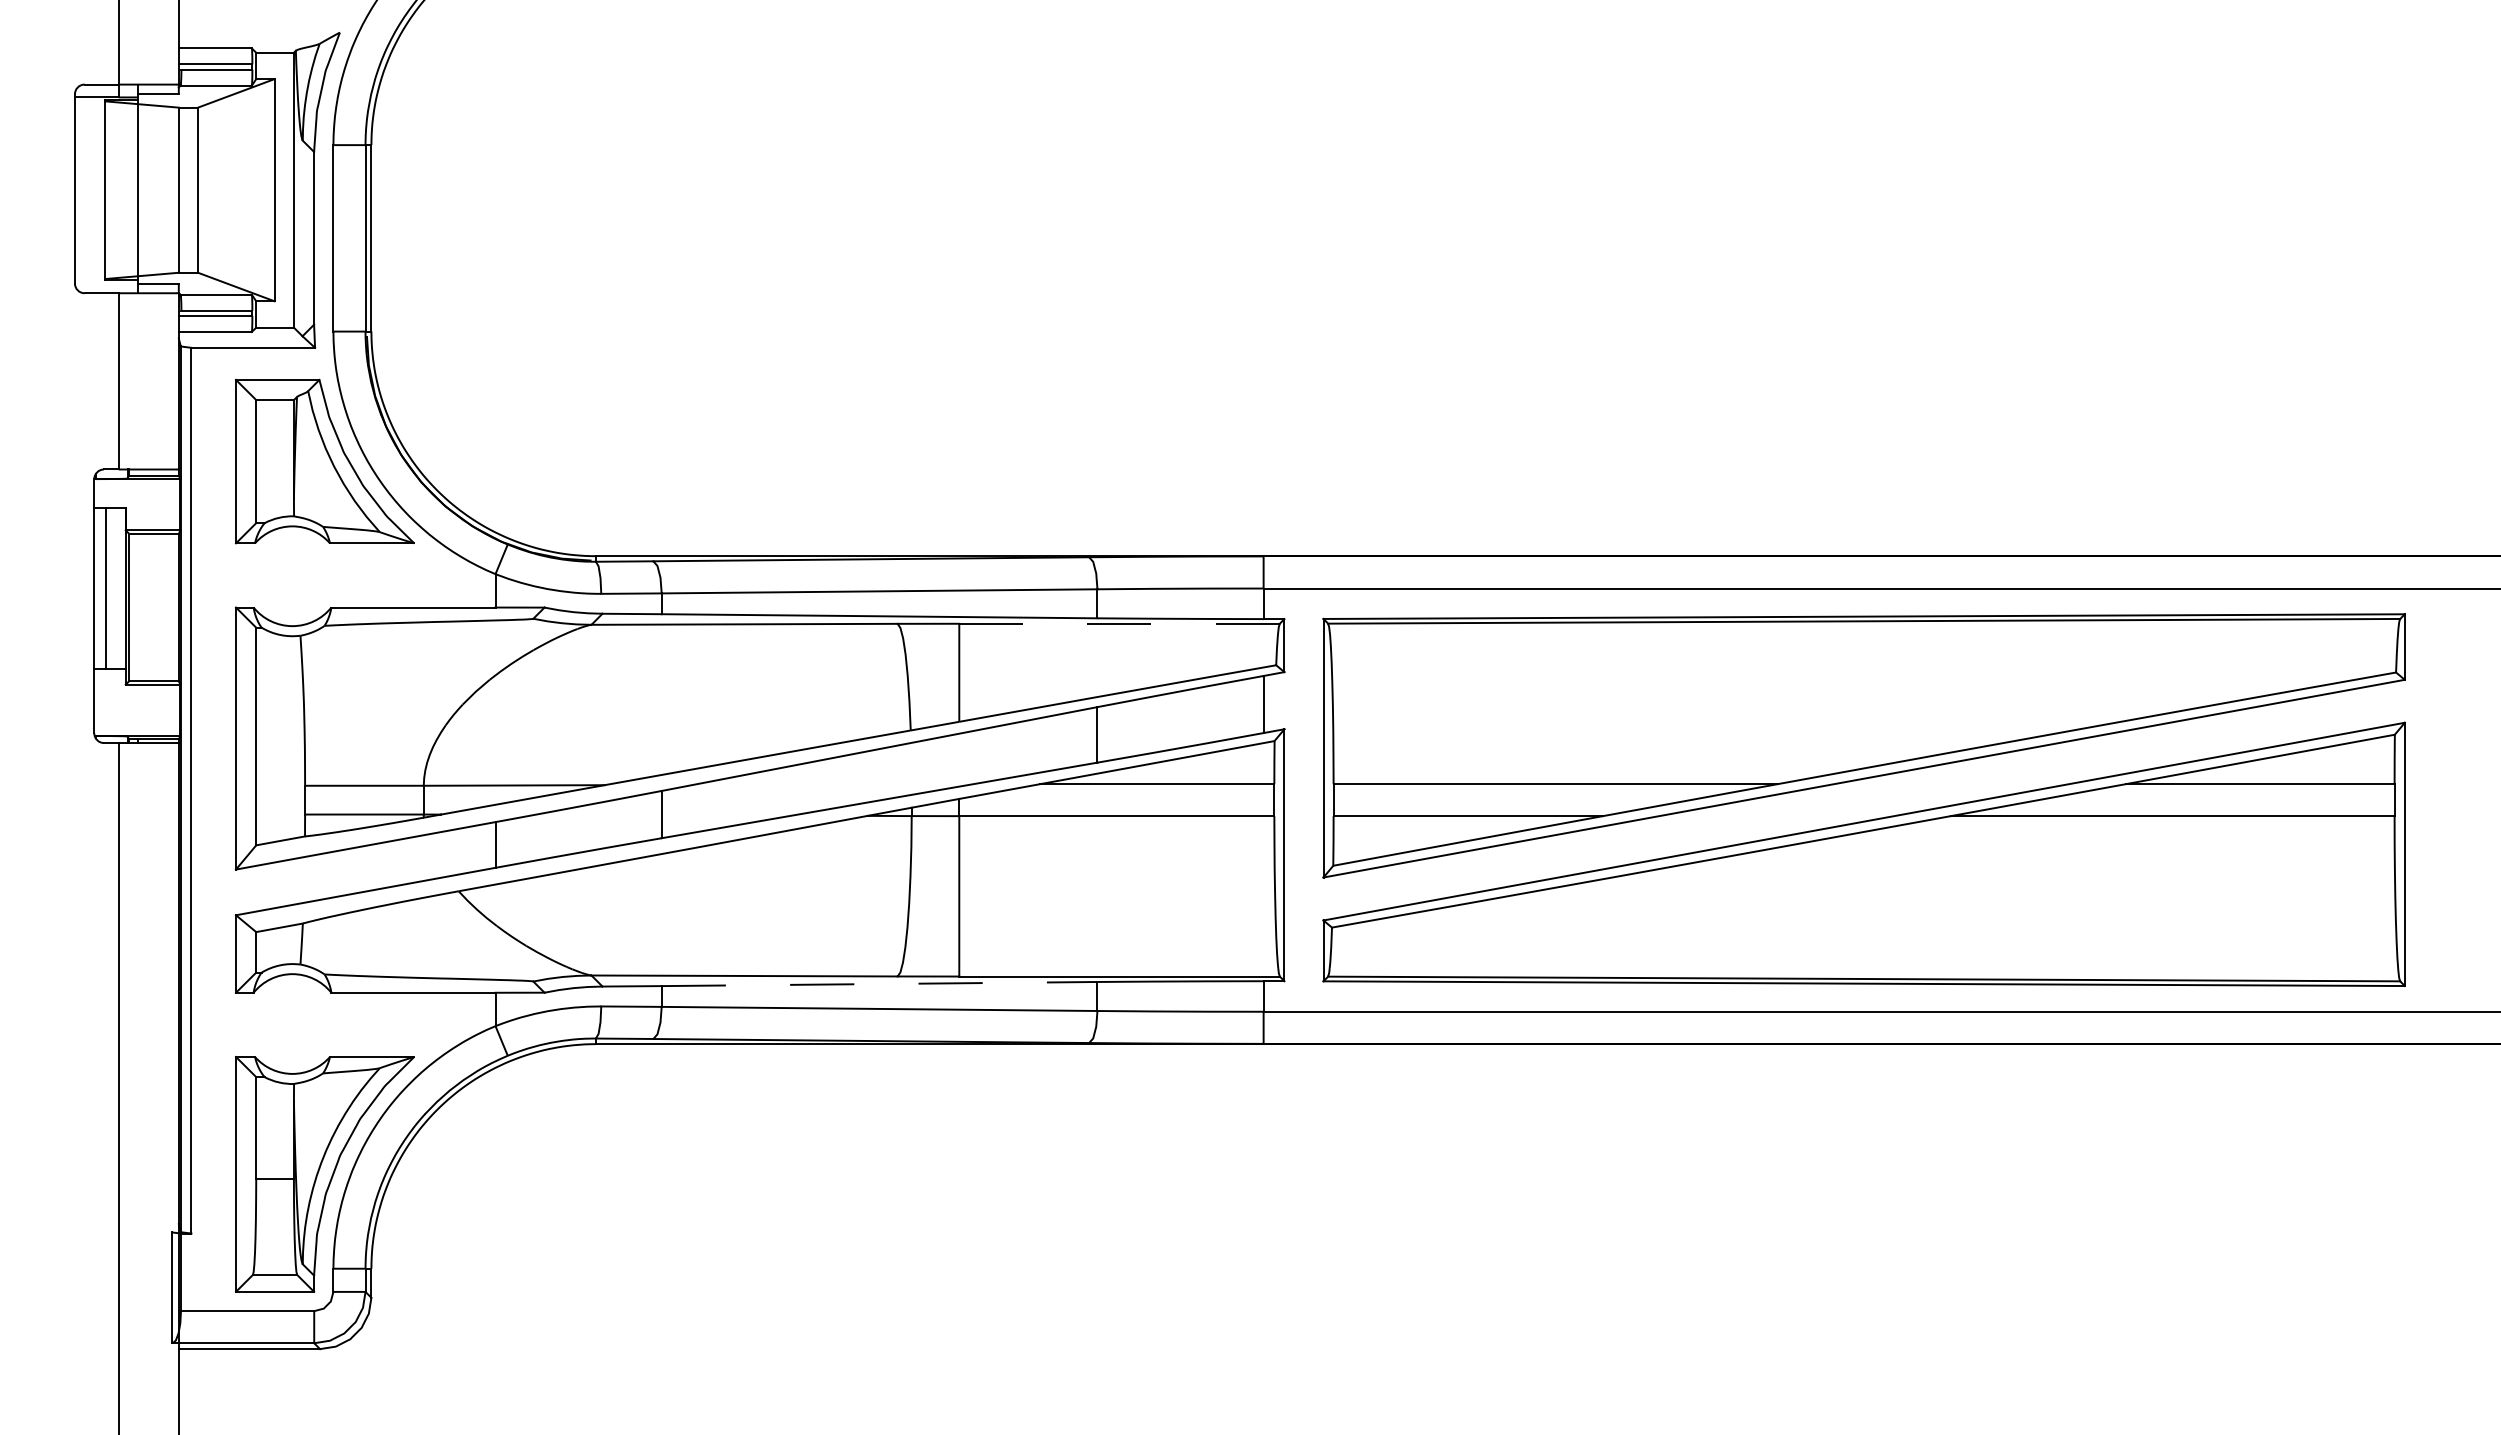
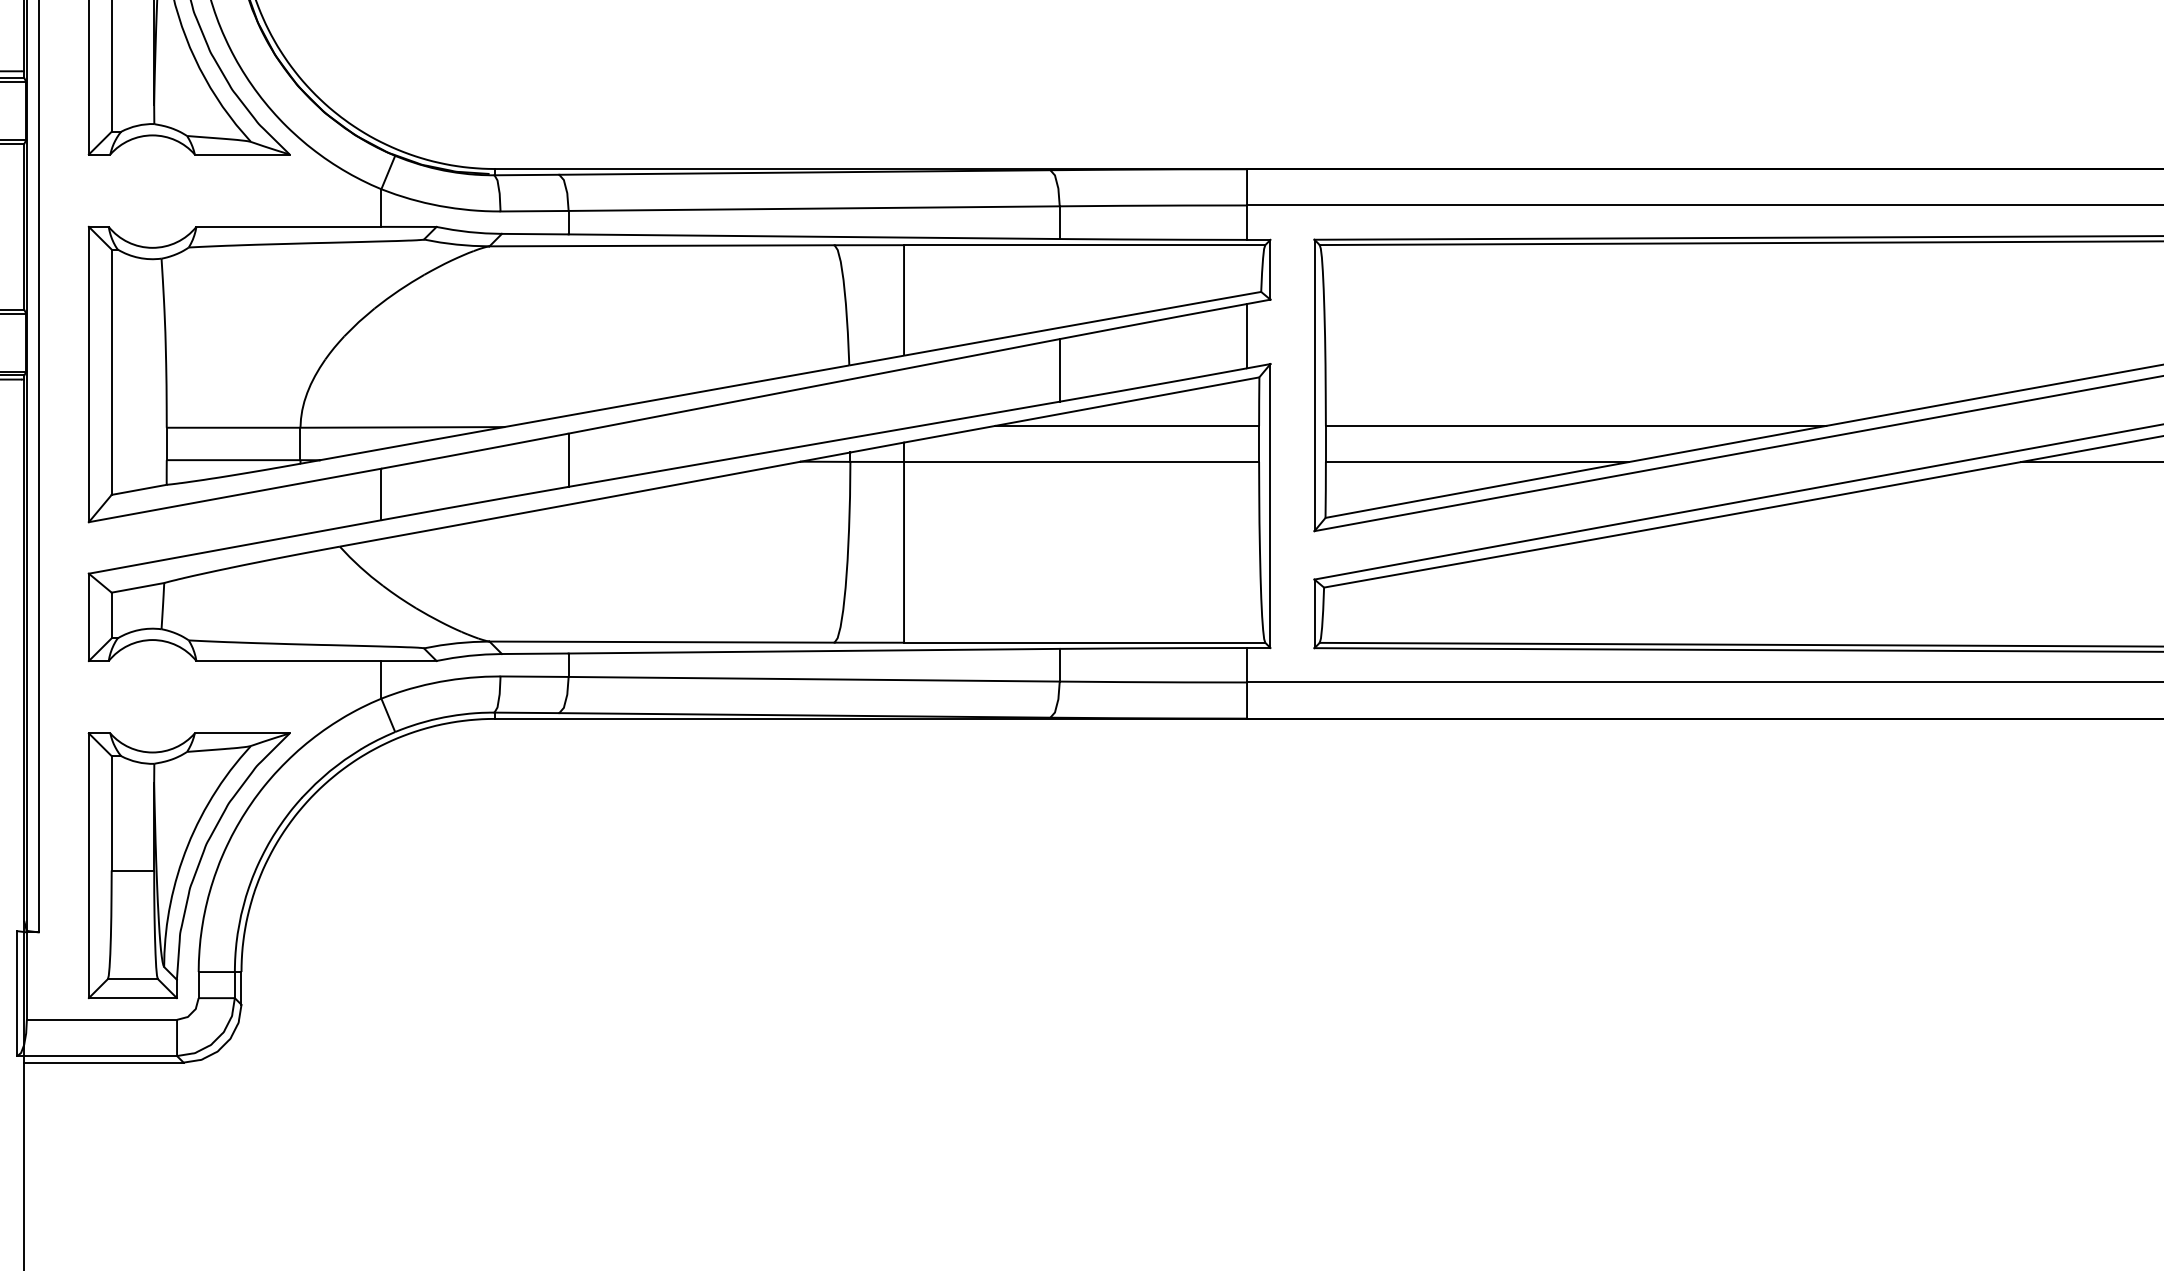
line: (1119, 623) -> (1084, 244), dashed -> solid
line: (879, 984) -> (814, 651), dashed -> solid

